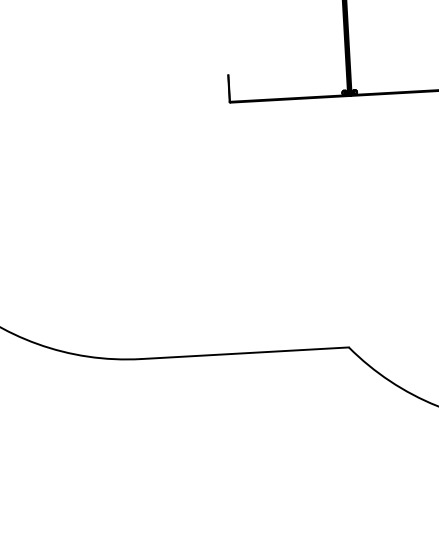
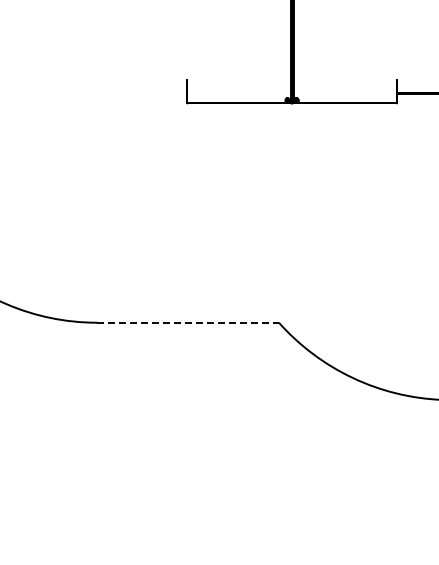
line: (245, 352) -> (188, 322), solid -> dashed

